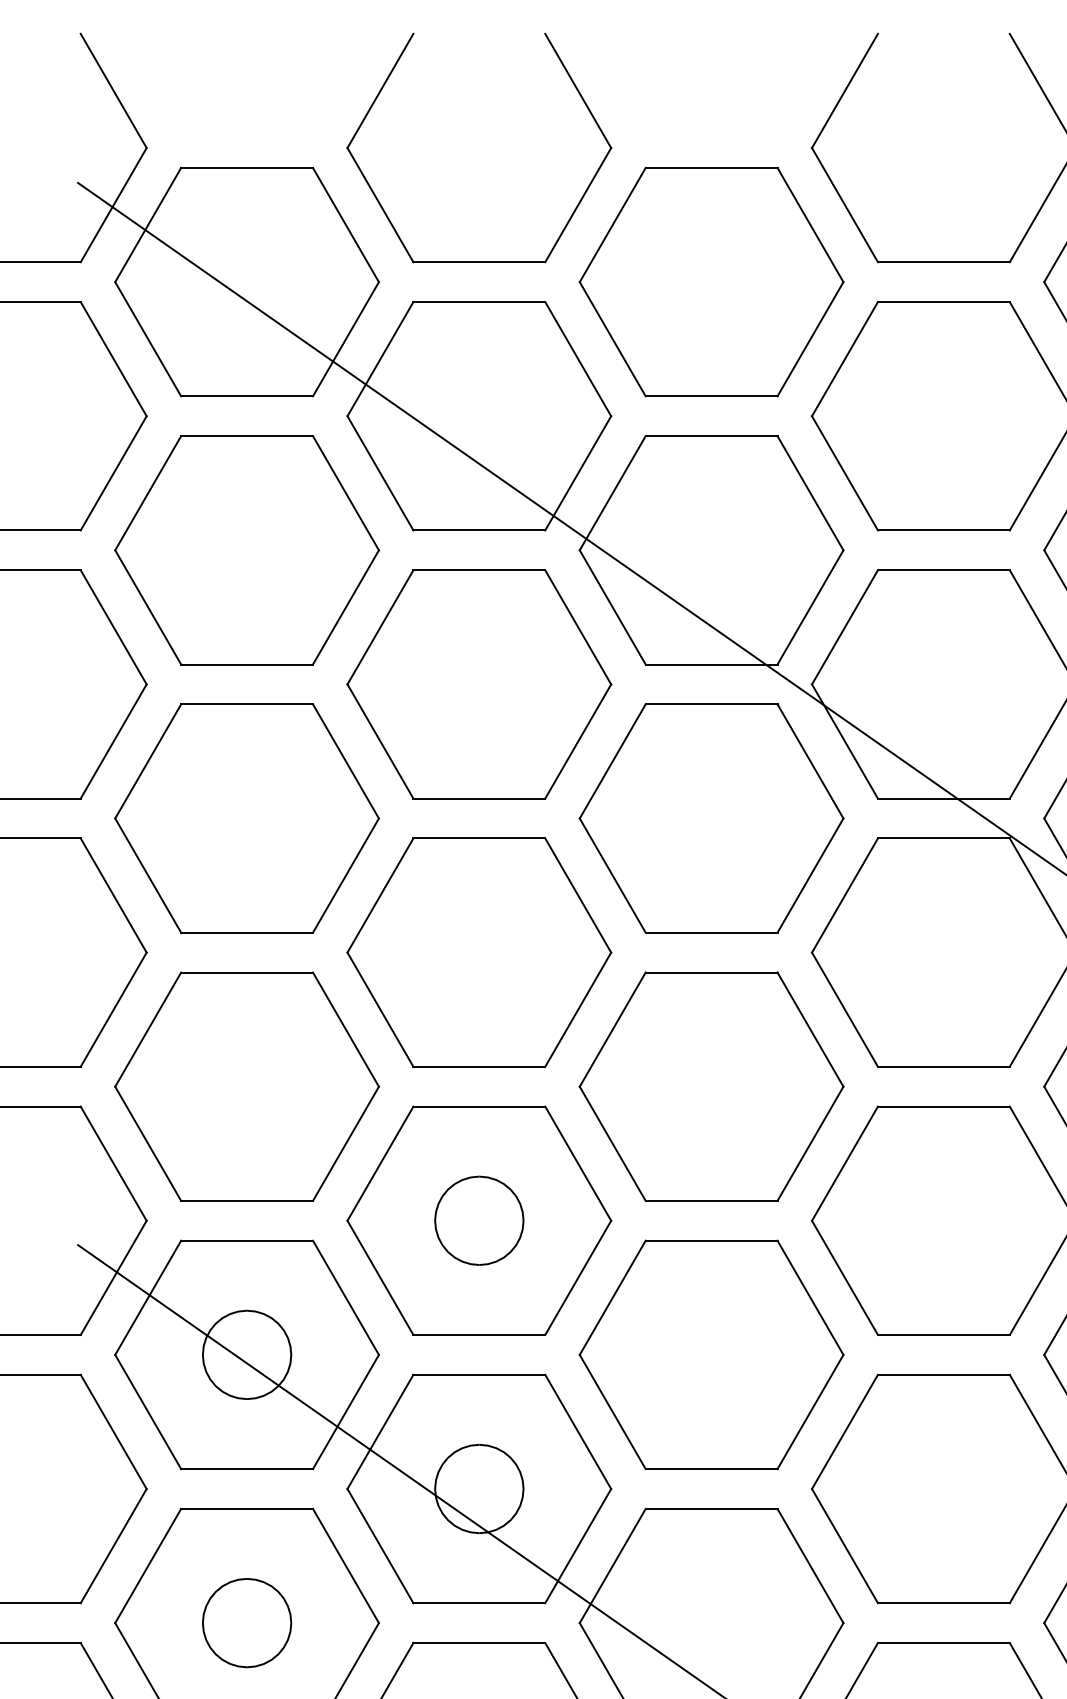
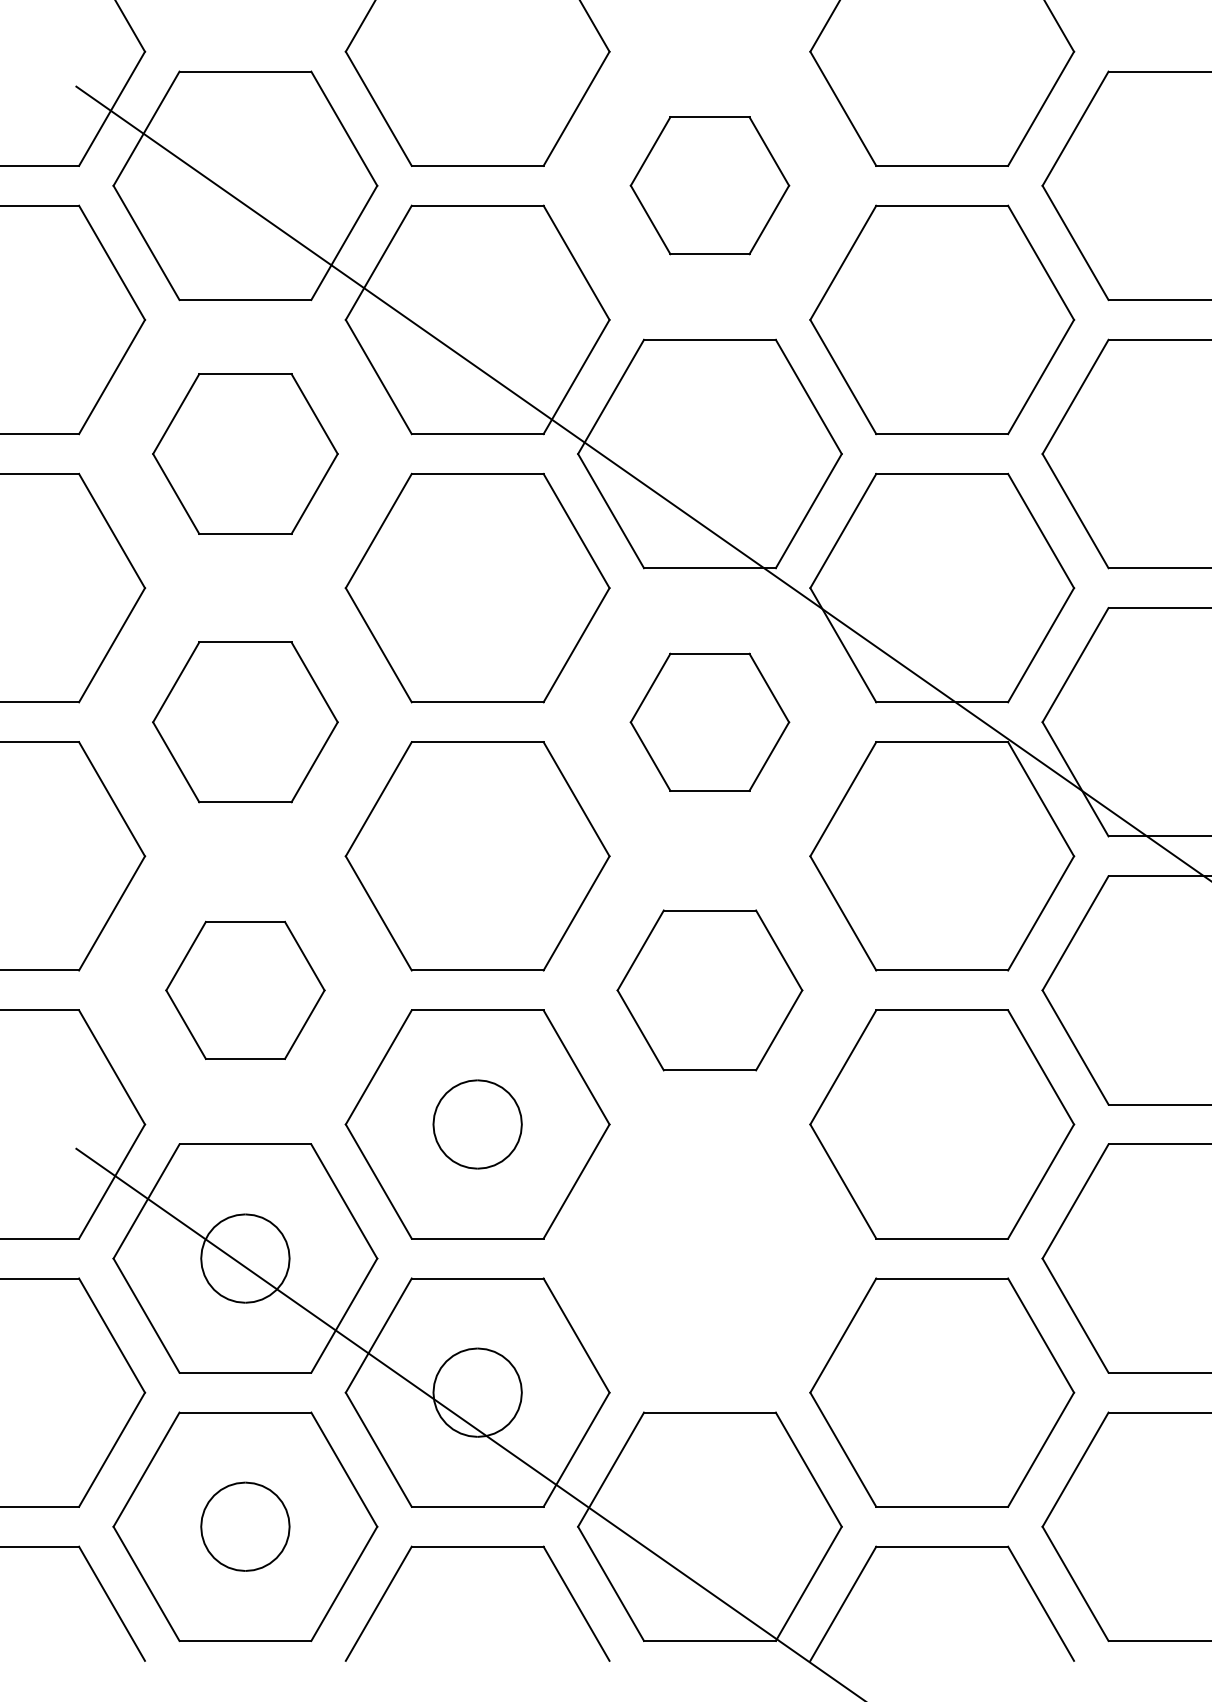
part: (711, 281) -> (709, 185), size x0.6
part: (247, 549) -> (245, 453), size x0.7
part: (247, 818) -> (245, 722), size x0.7
part: (711, 818) -> (709, 722), size x0.6
part: (247, 1086) -> (245, 990), size x0.6
part: (711, 1086) -> (709, 990), size x0.7
part: (711, 1354) -> (709, 1258), removed

